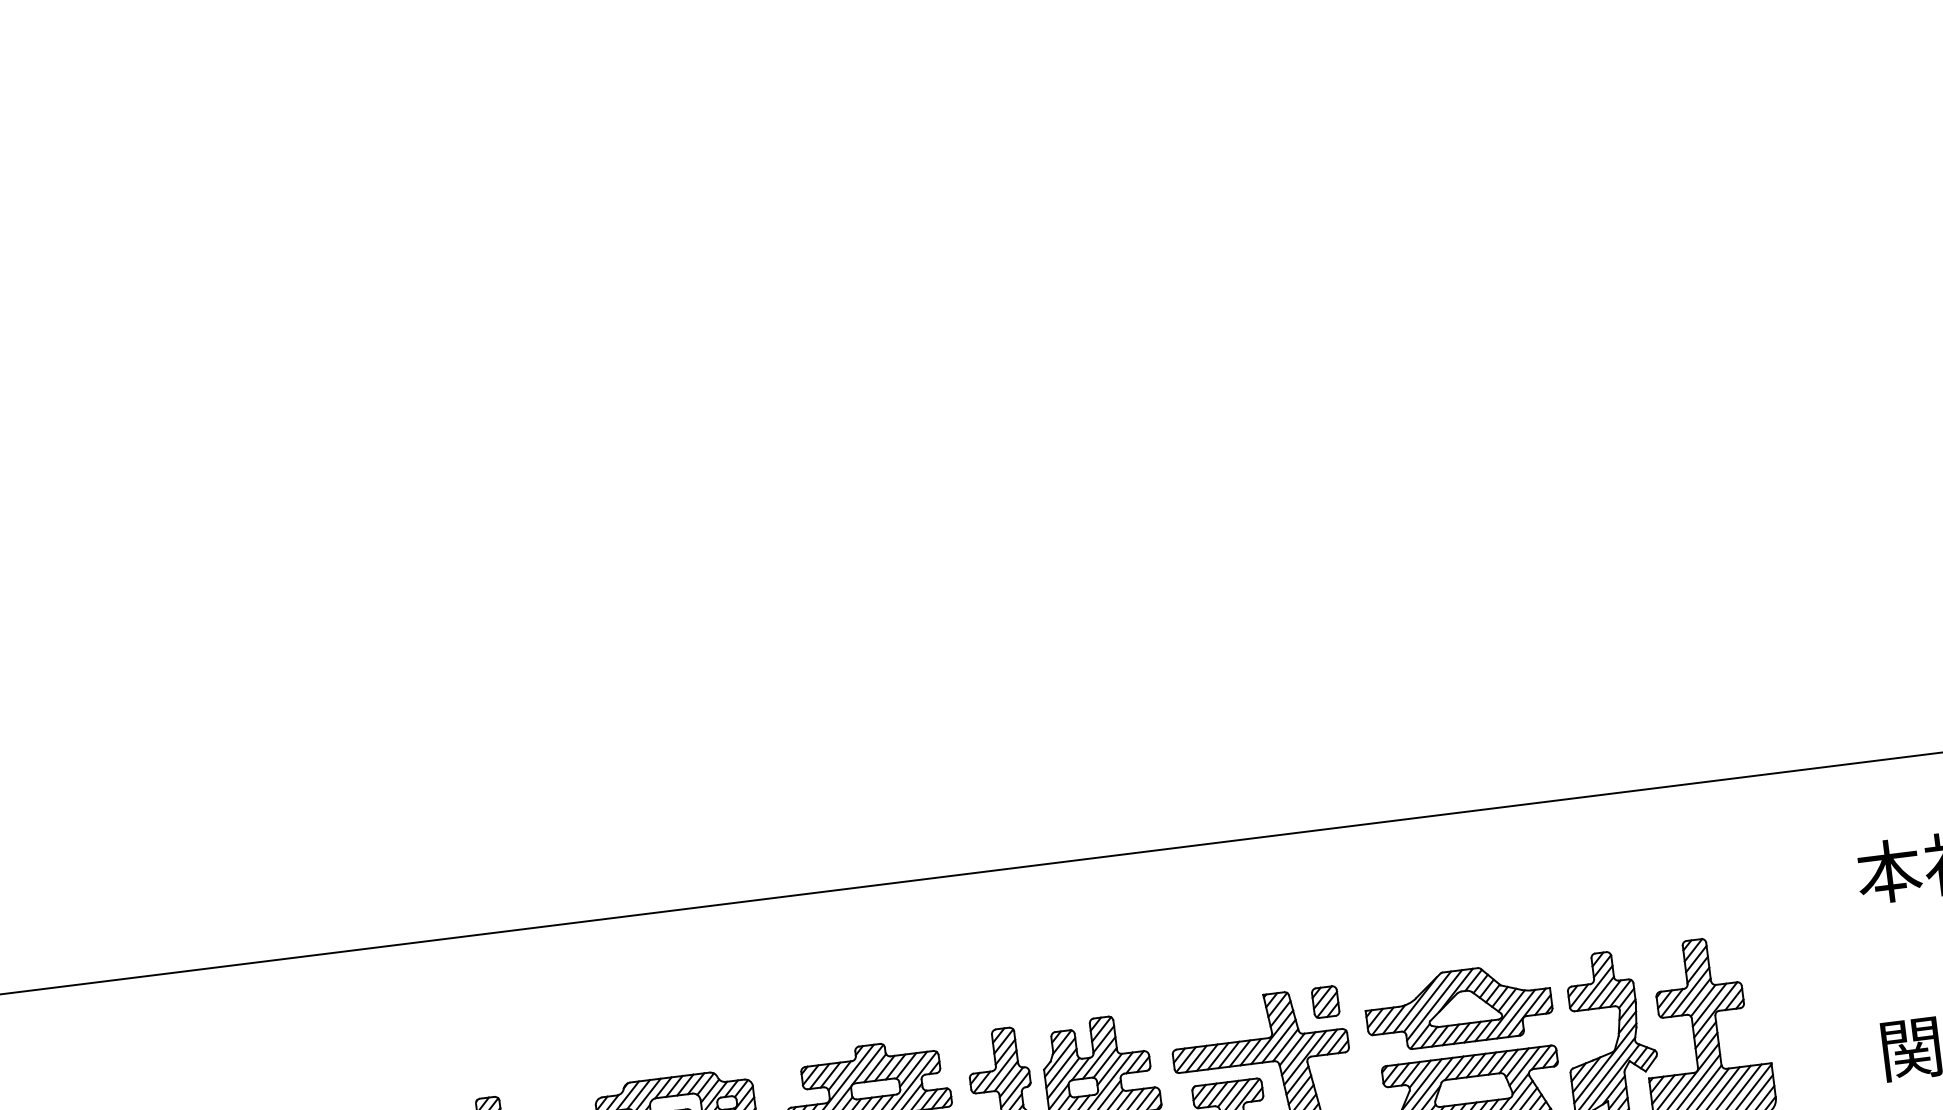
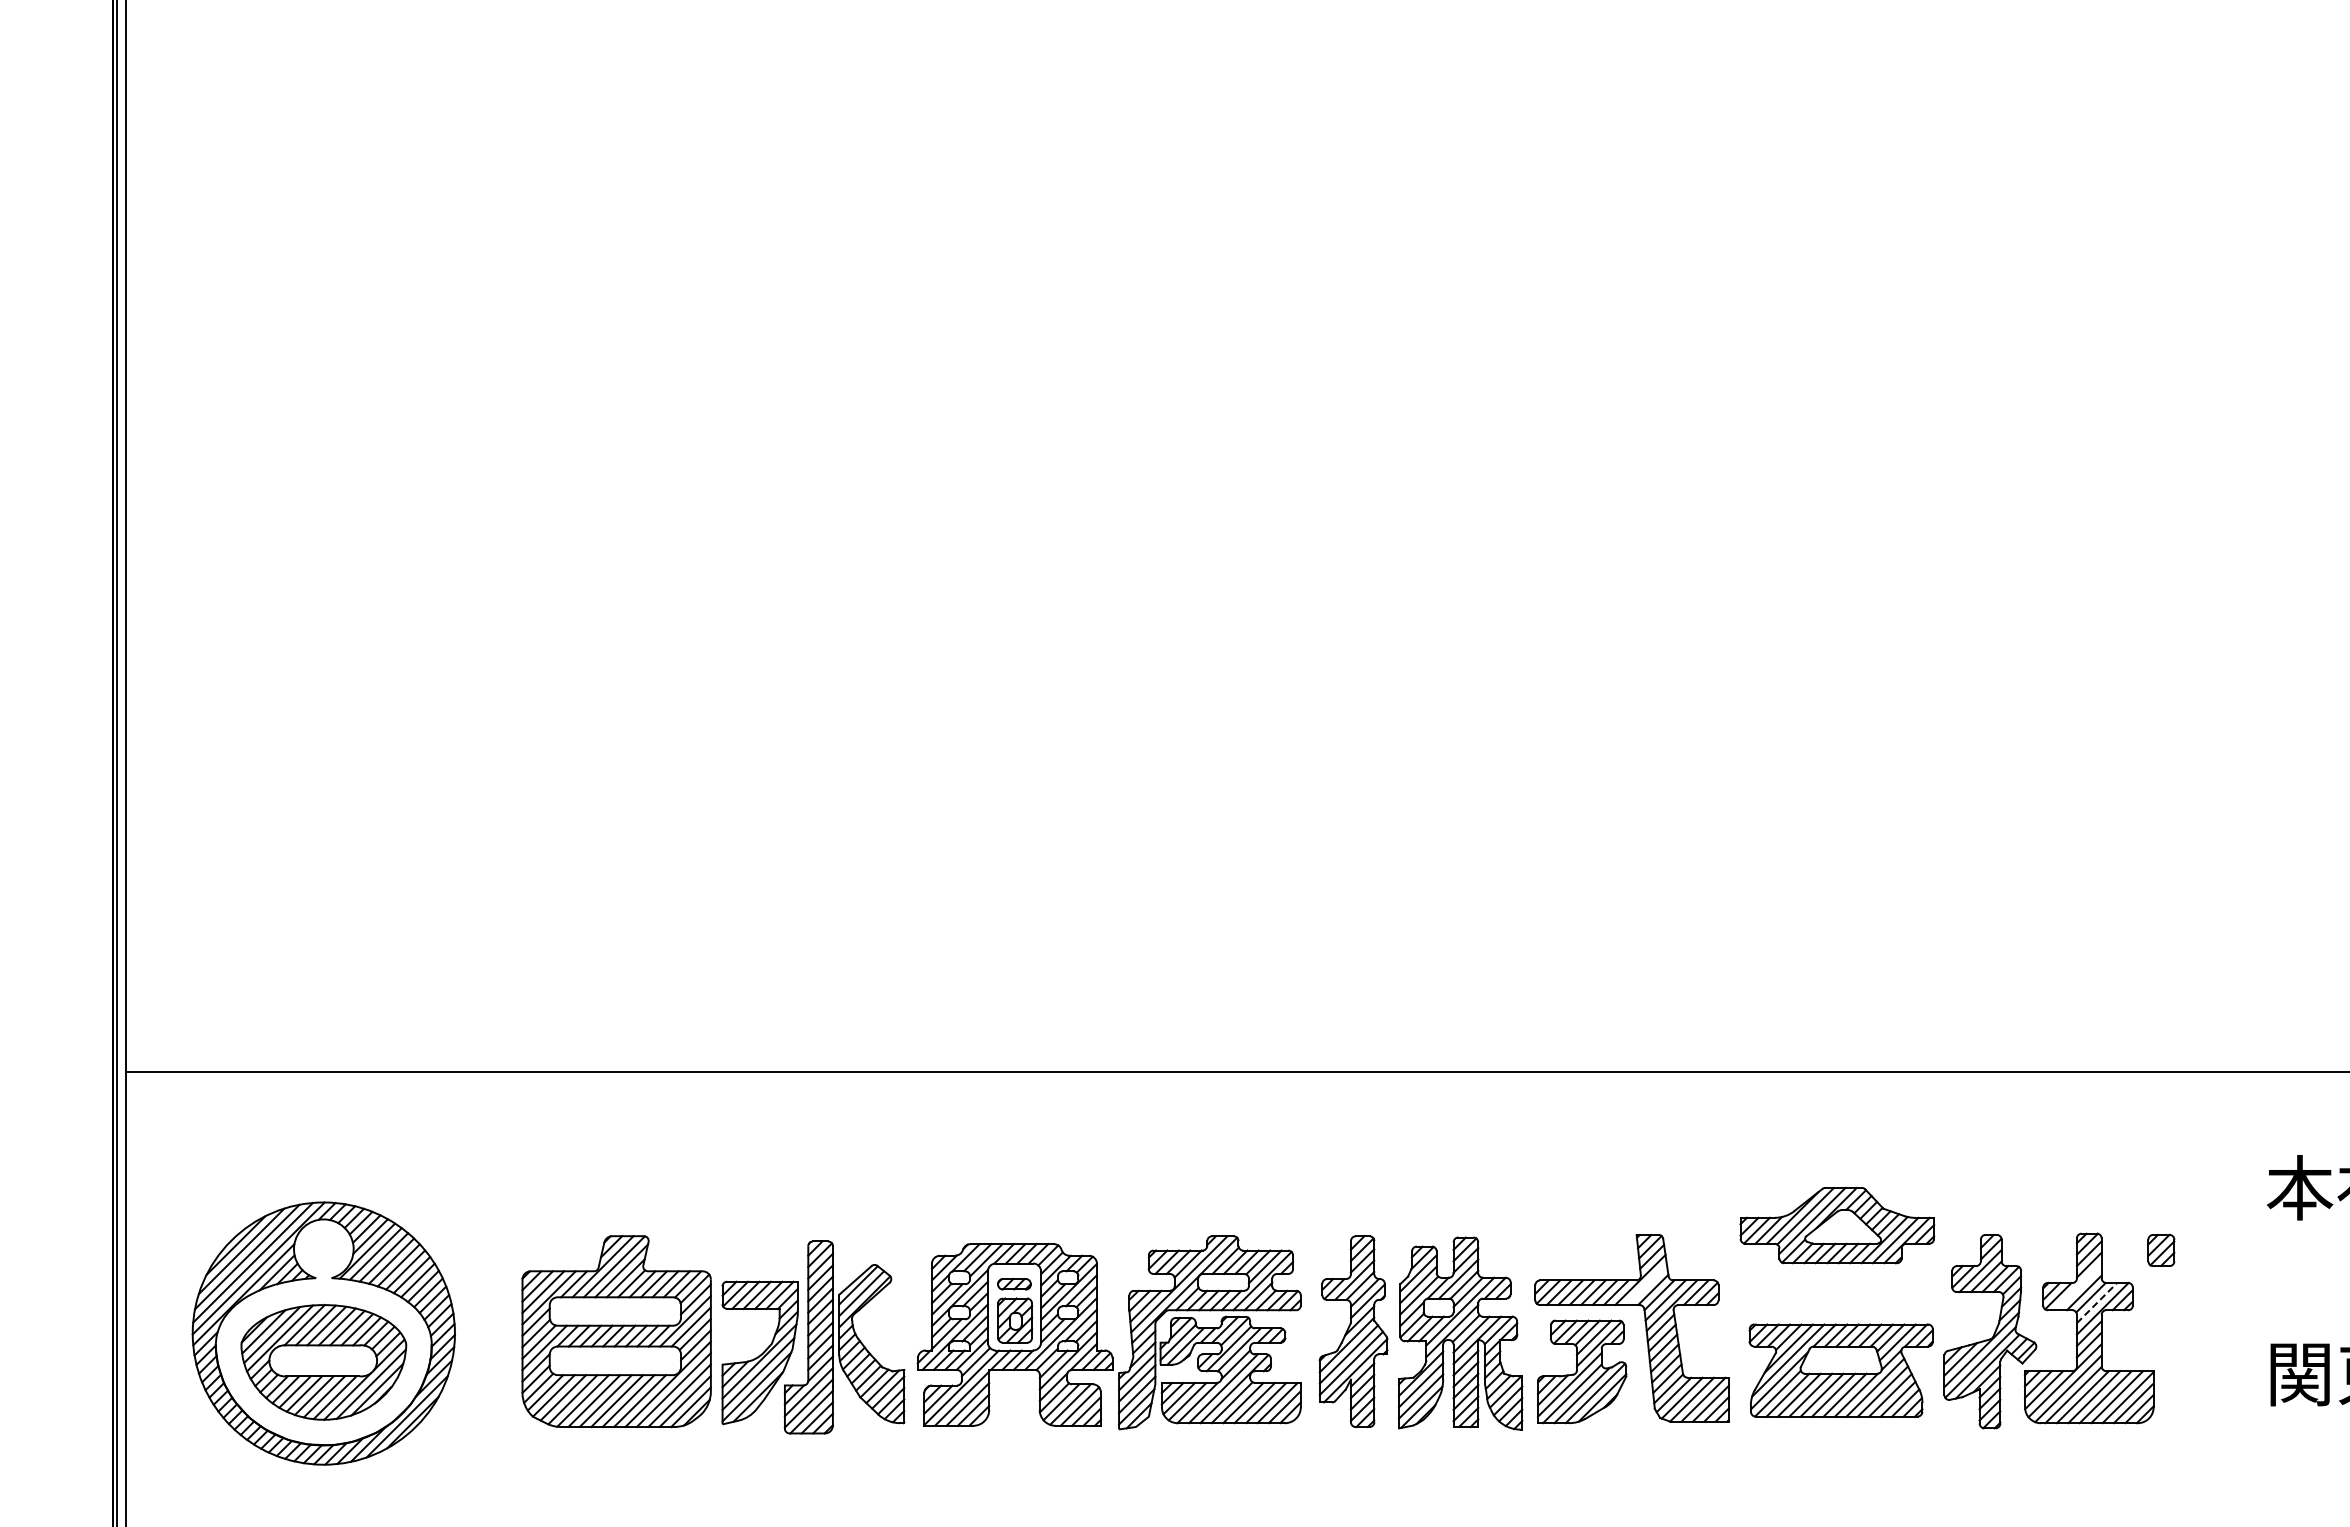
line: (1690, 992) -> (2078, 1287), removed
part: (1325, 1001) -> (2161, 1249), moved
line: (1709, 1004) -> (2097, 1302), solid -> dashed
part: (1458, 1006) -> (1837, 1225), moved
line: (1278, 1040) -> (1646, 1284), removed

